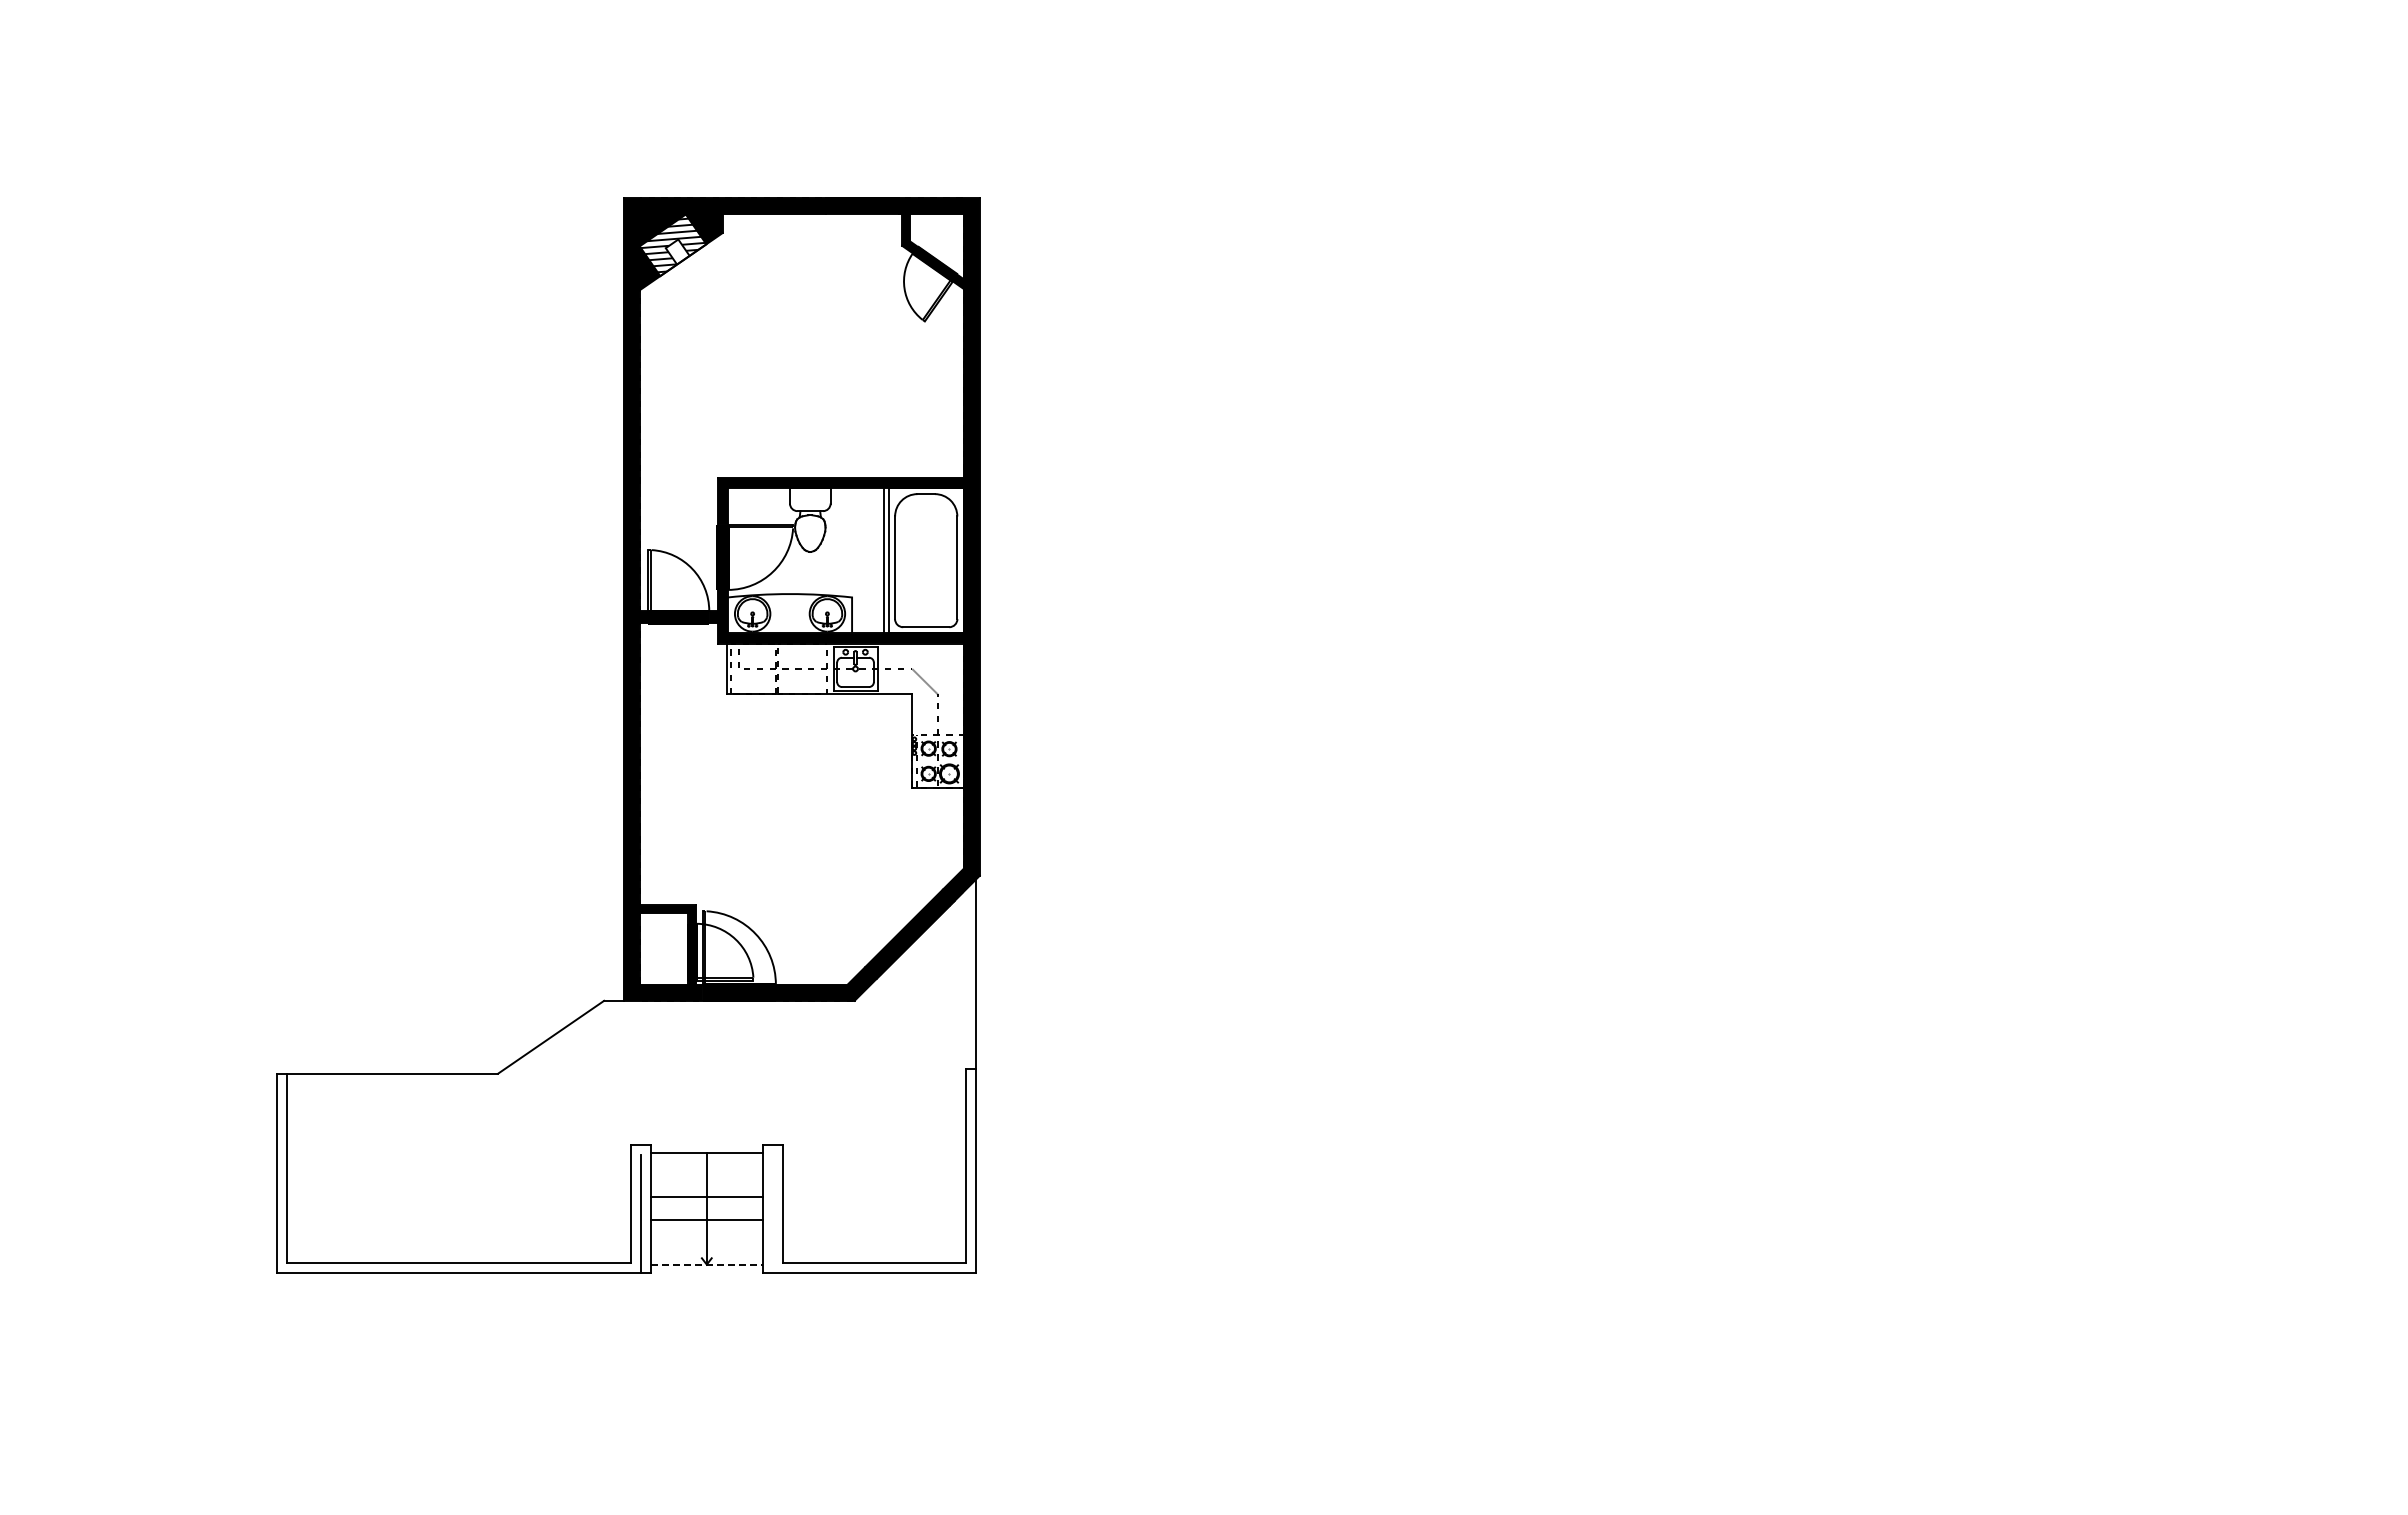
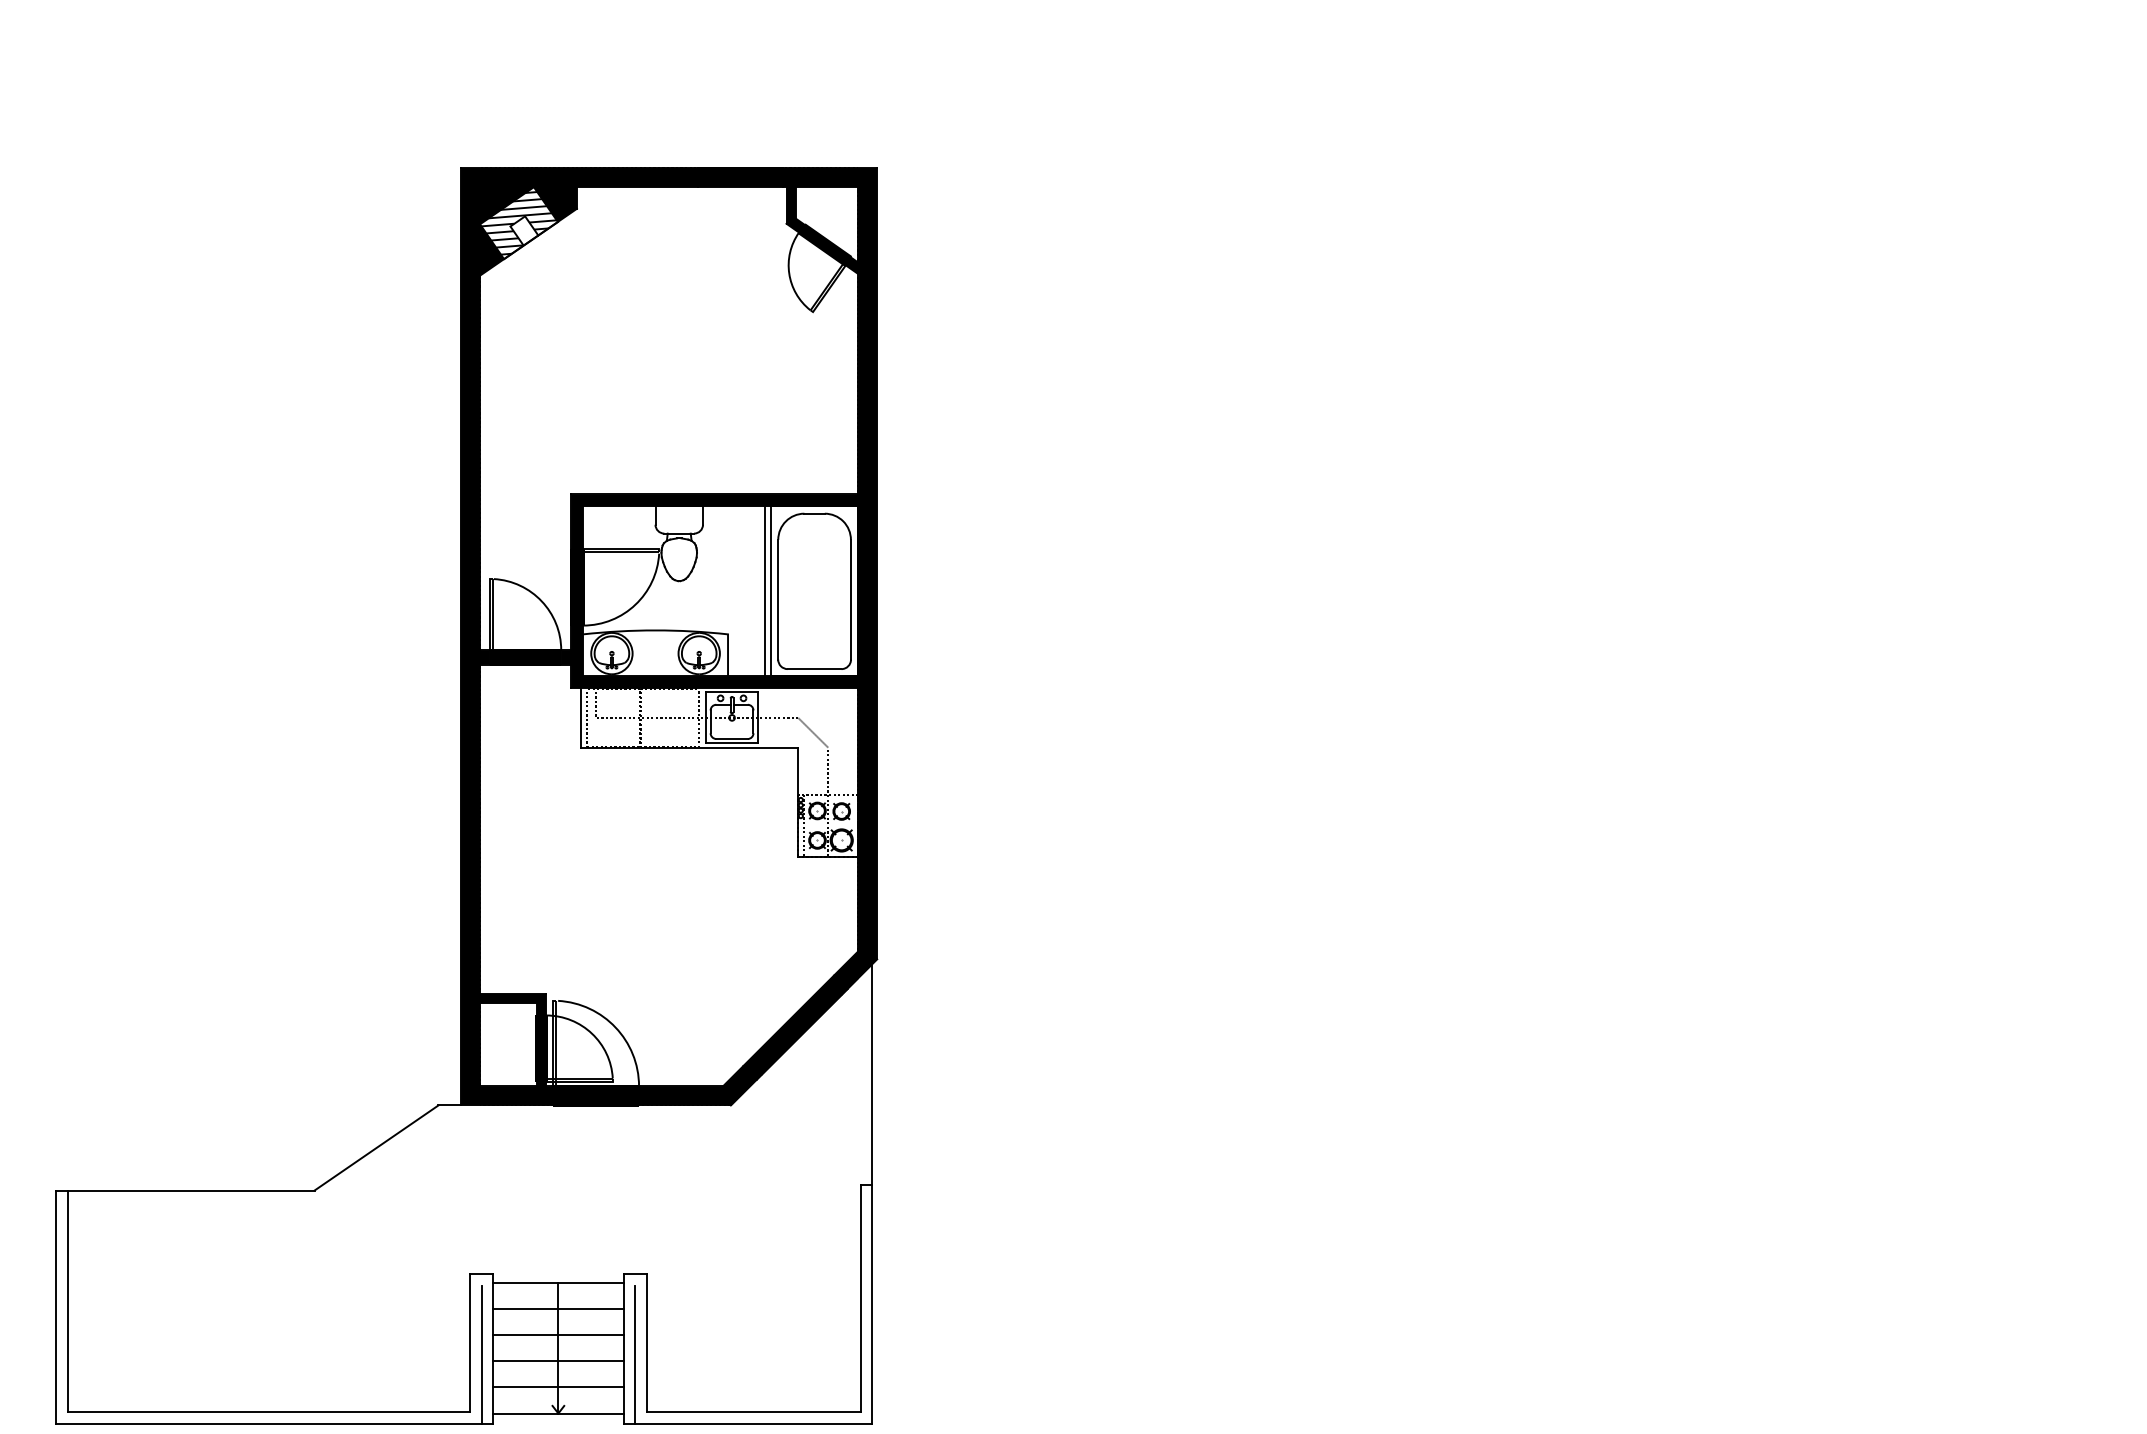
line: (706, 1175) -> (558, 1309), added
line: (772, 1214) -> (635, 1354), added
line: (706, 1242) -> (558, 1387), added
line: (706, 1264) -> (558, 1413), dashed -> solid

